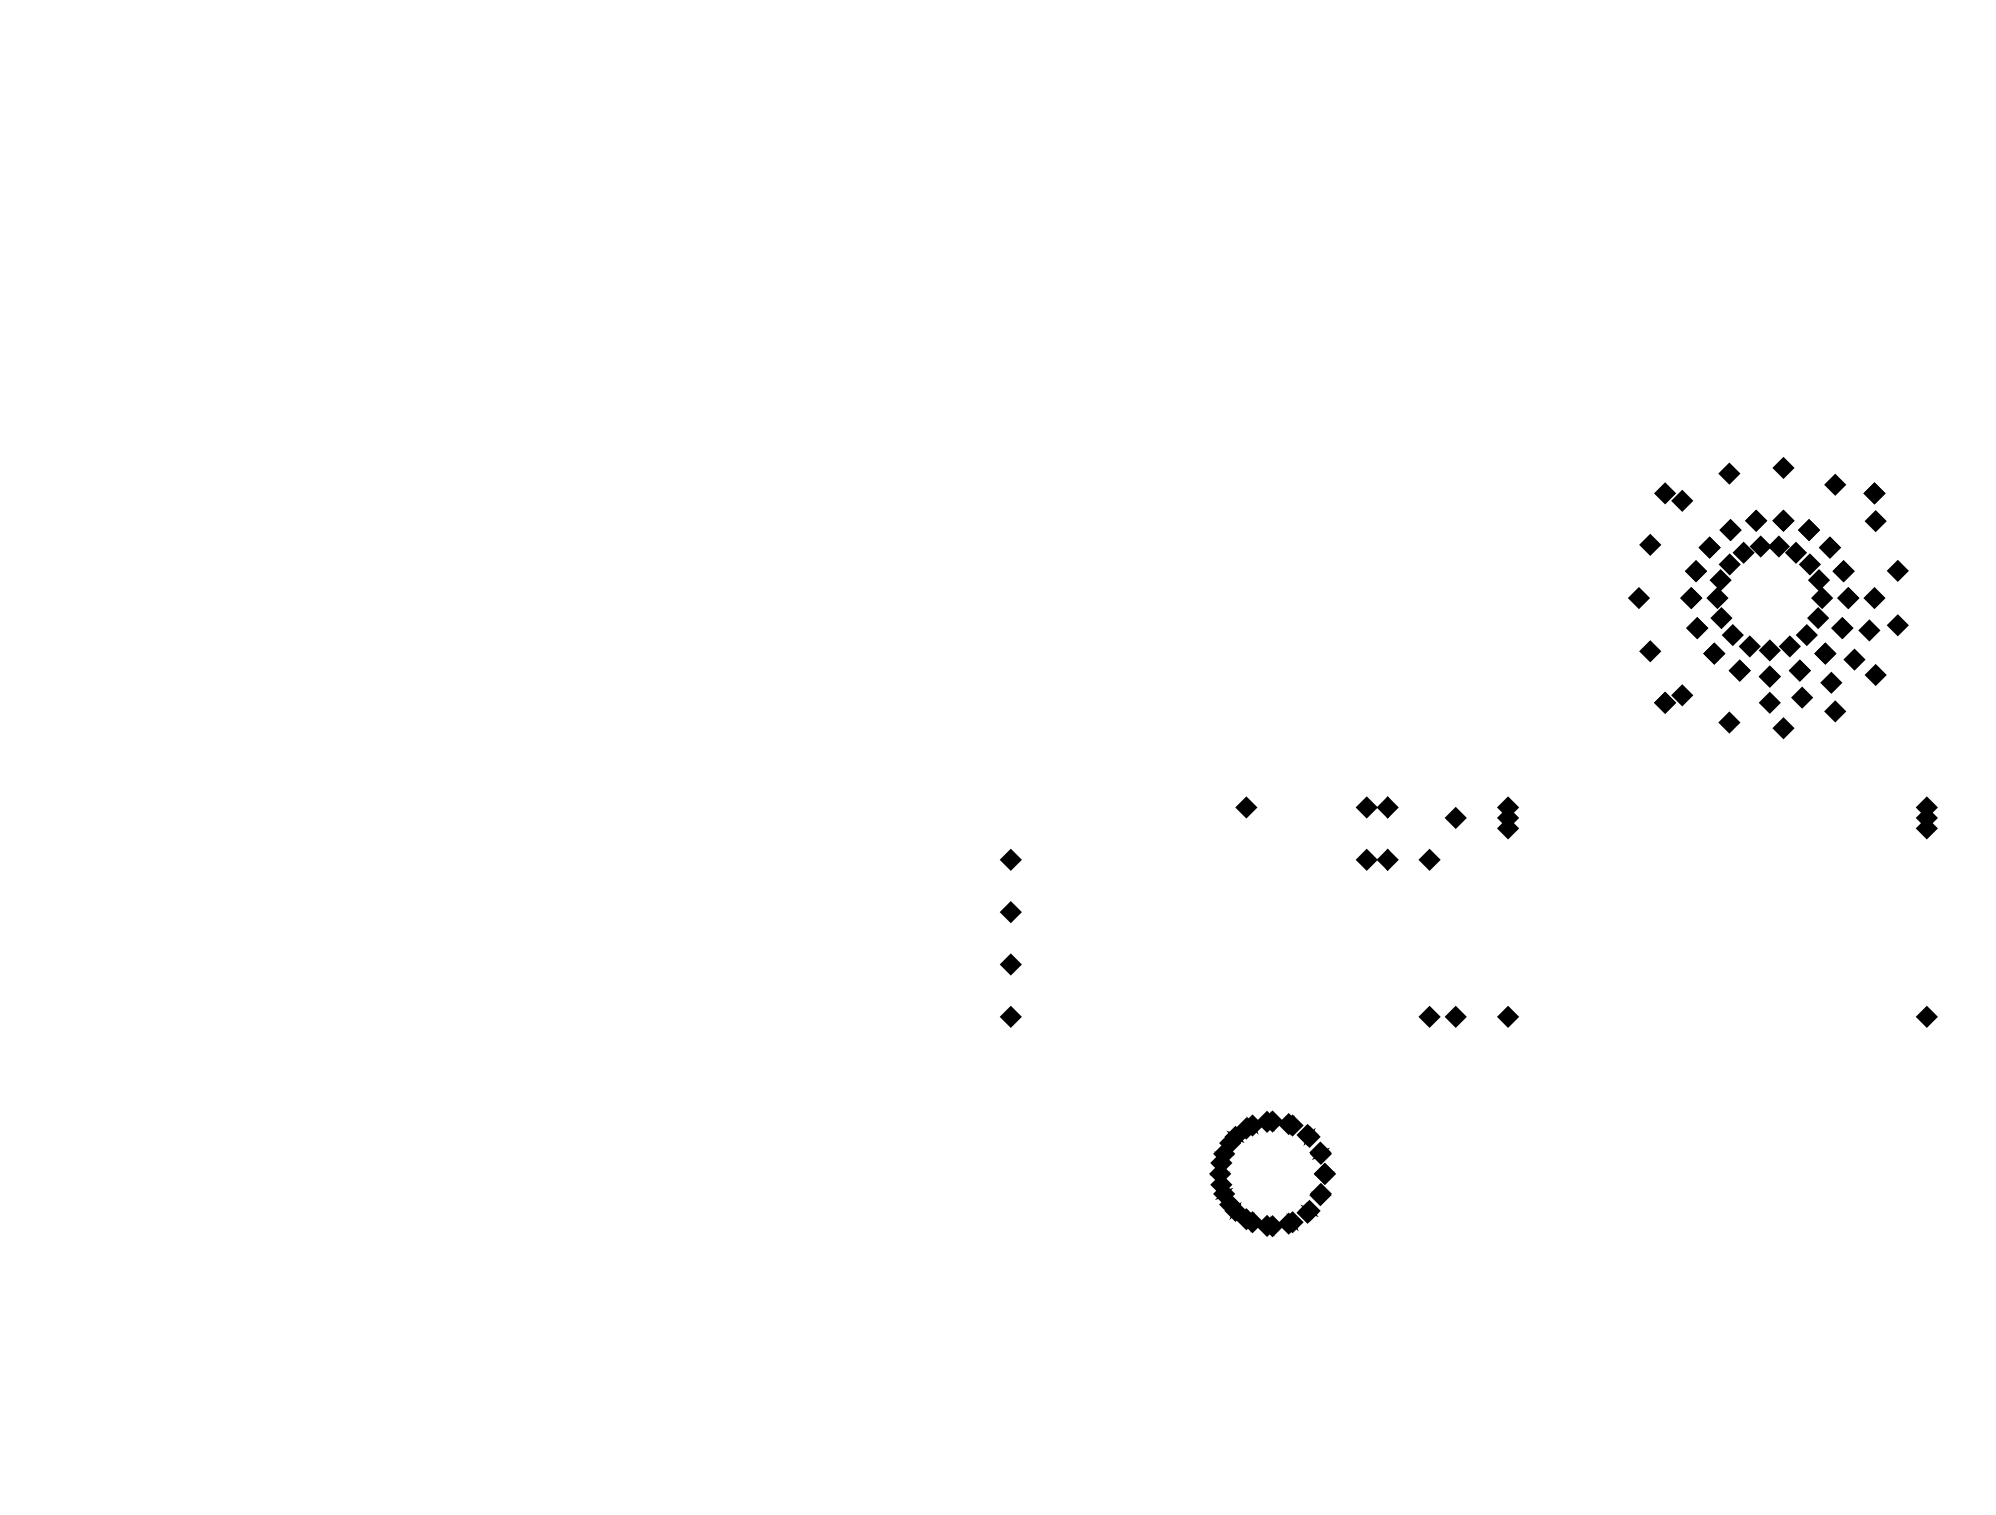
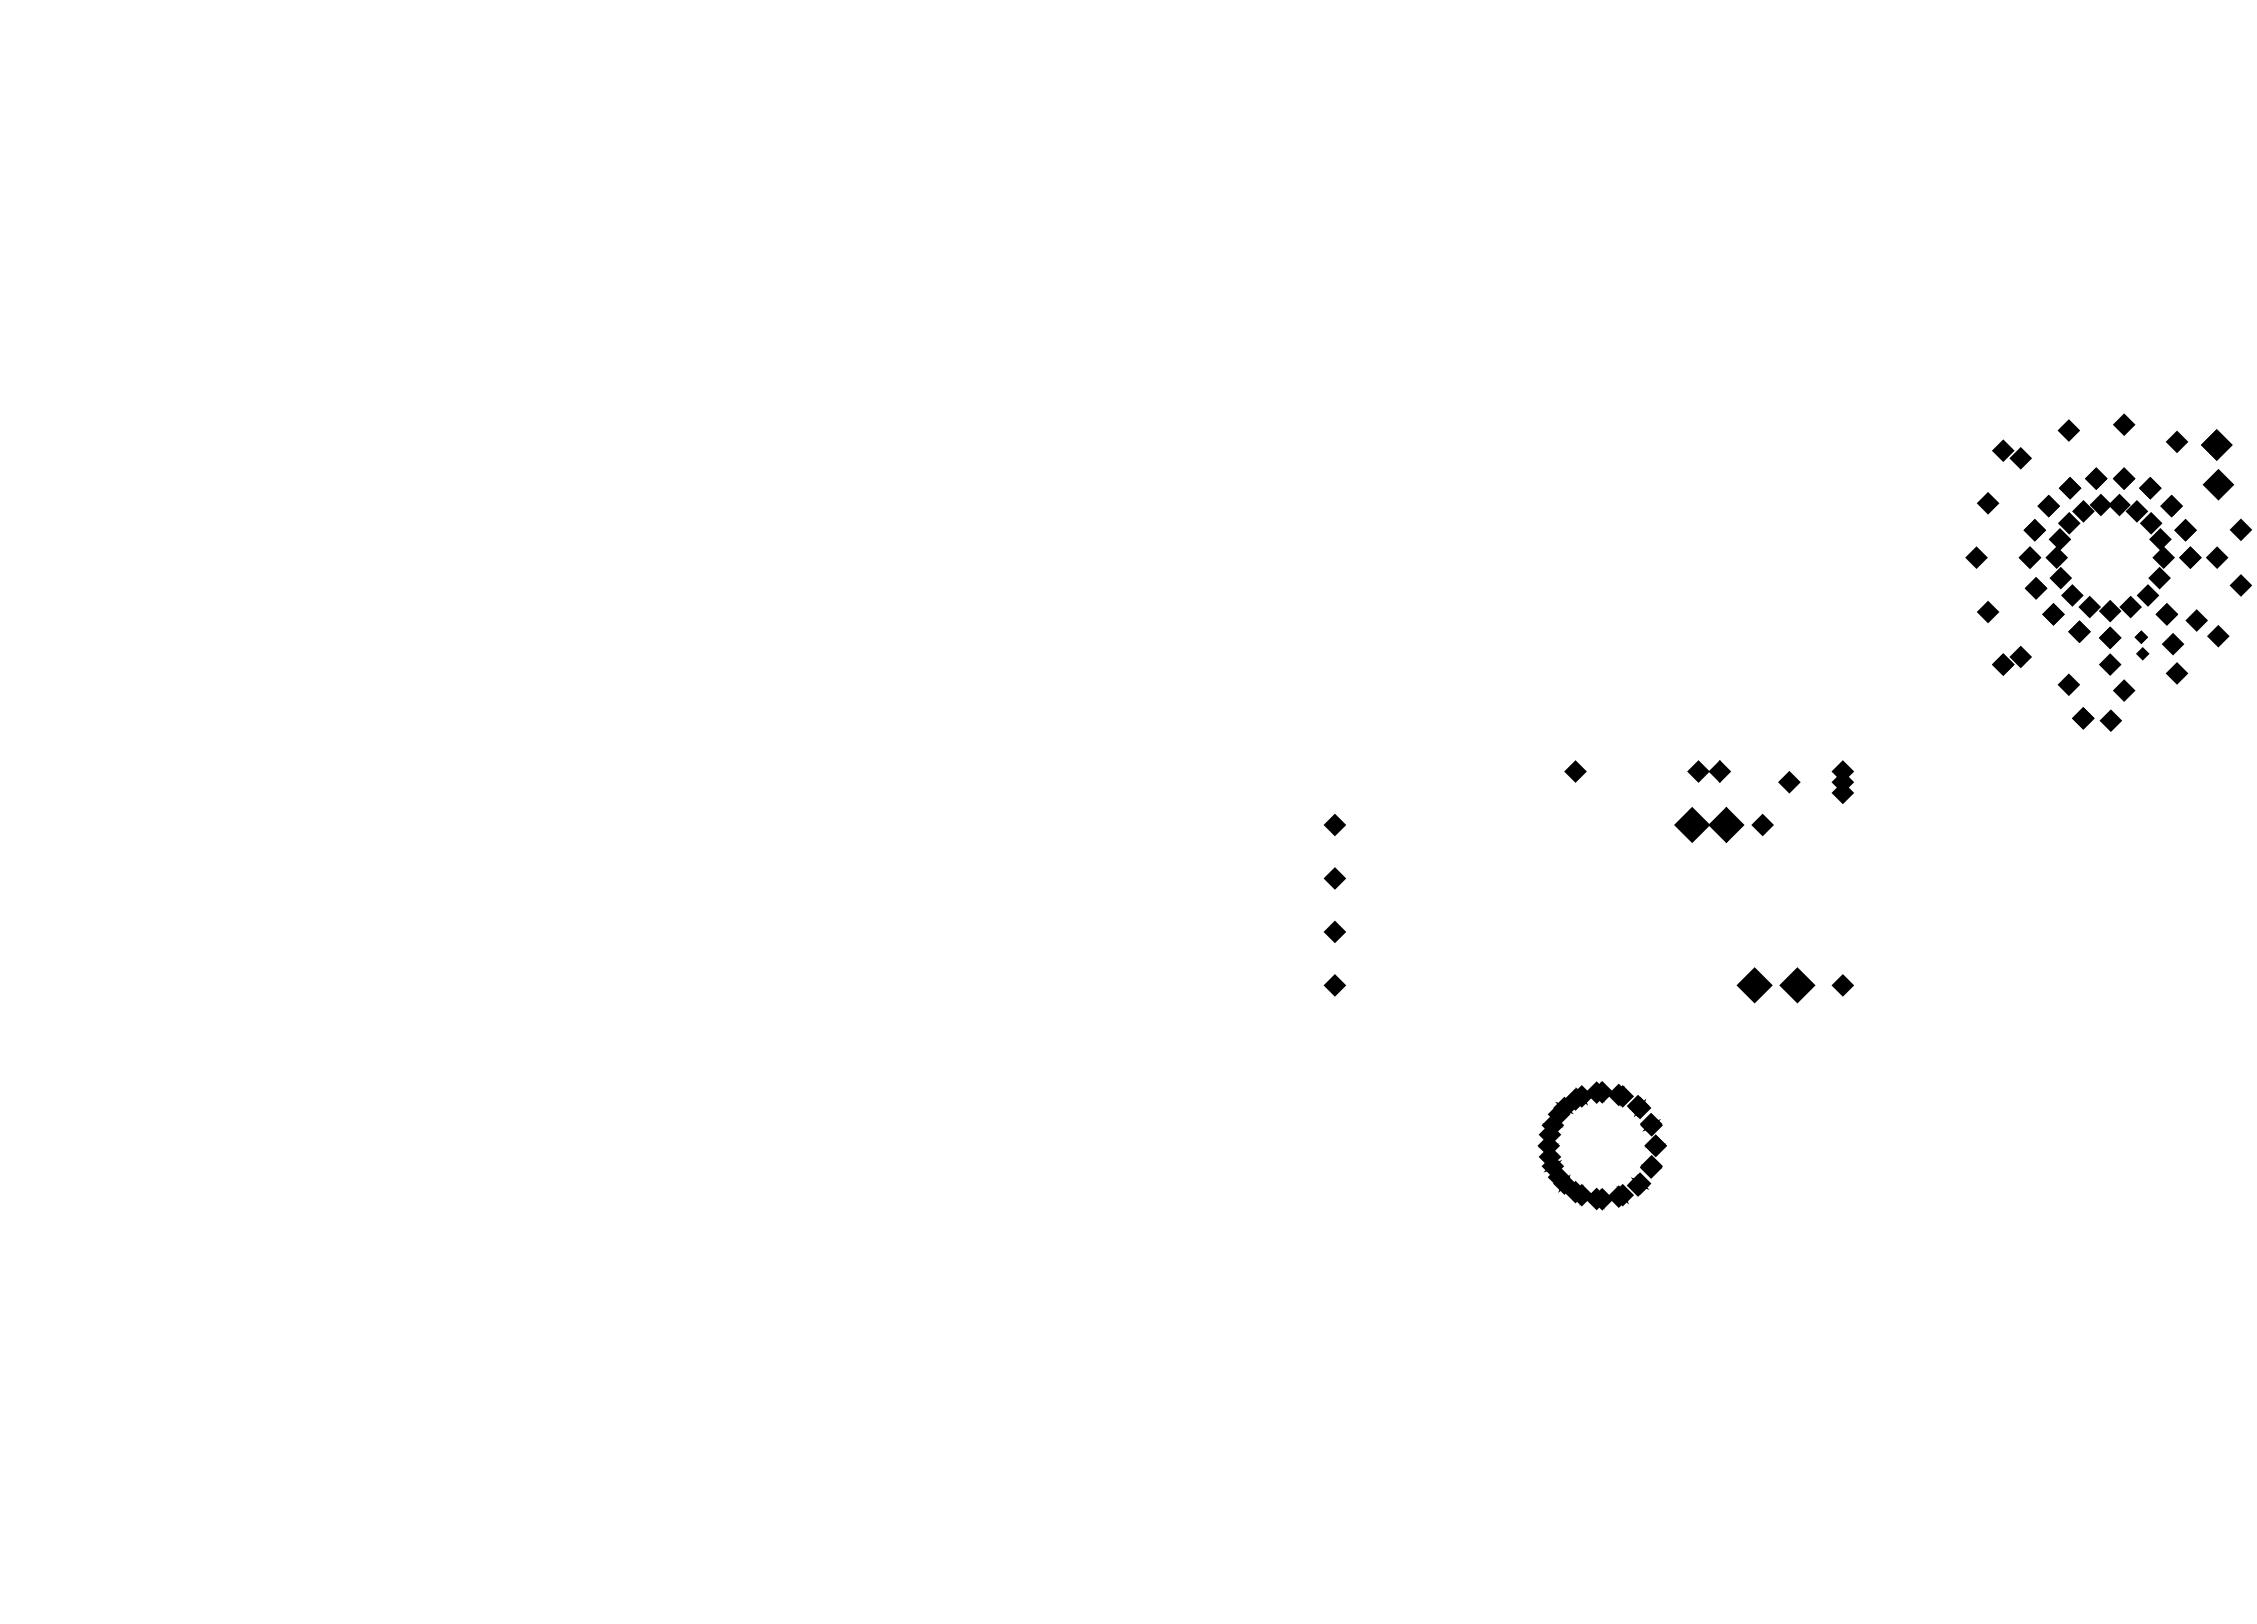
part: (1874, 506) -> (2217, 464), size x1.4
part: (1855, 629) -> (2096, 719), moved
part: (1800, 684) -> (2141, 645), size x0.6
part: (1376, 859) -> (1708, 824), size x1.6
part: (1442, 1016) -> (1775, 985), size x1.6

